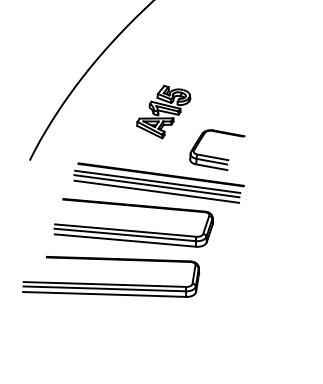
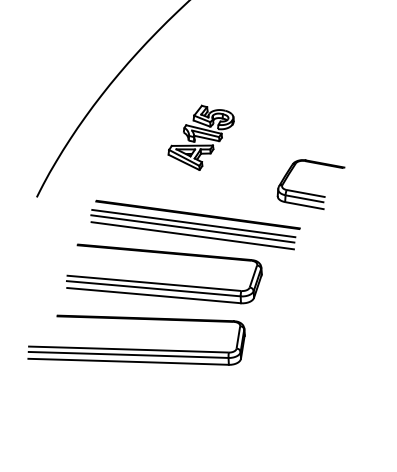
part: (214, 156) -> (307, 192), moved

